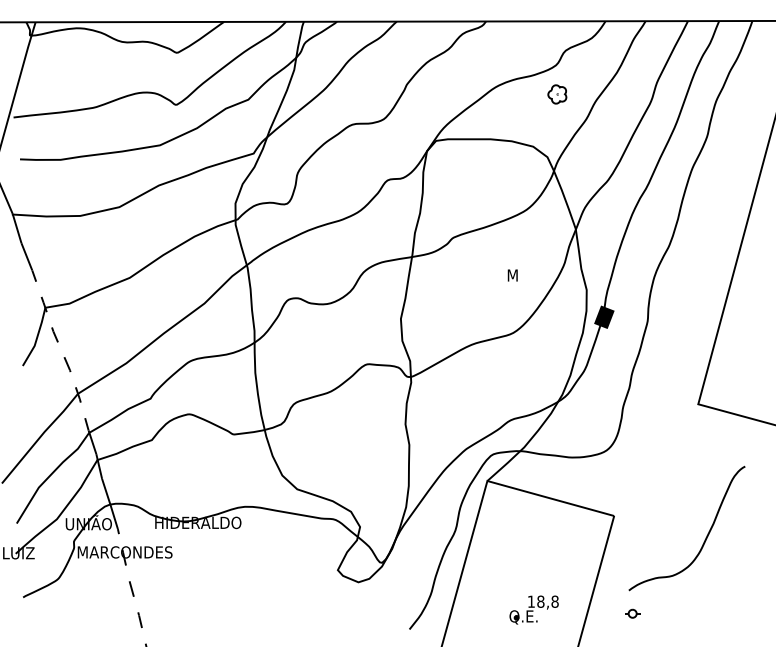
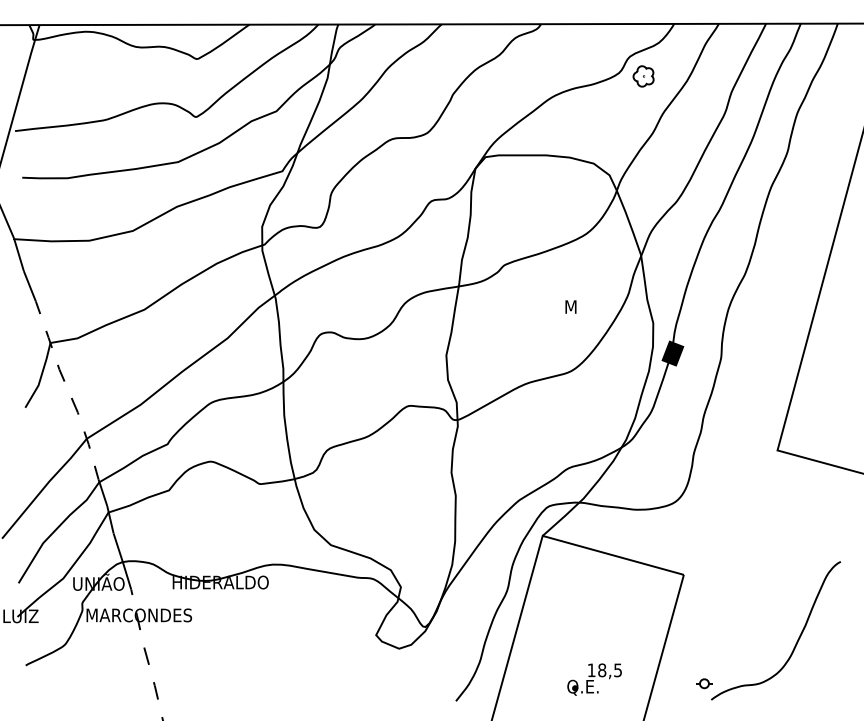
part: (557, 94) -> (643, 76), moved
curve: (705, 538) -> (796, 641), moved
text: (555, 601) -> (618, 670), 18,8 -> 18,5

